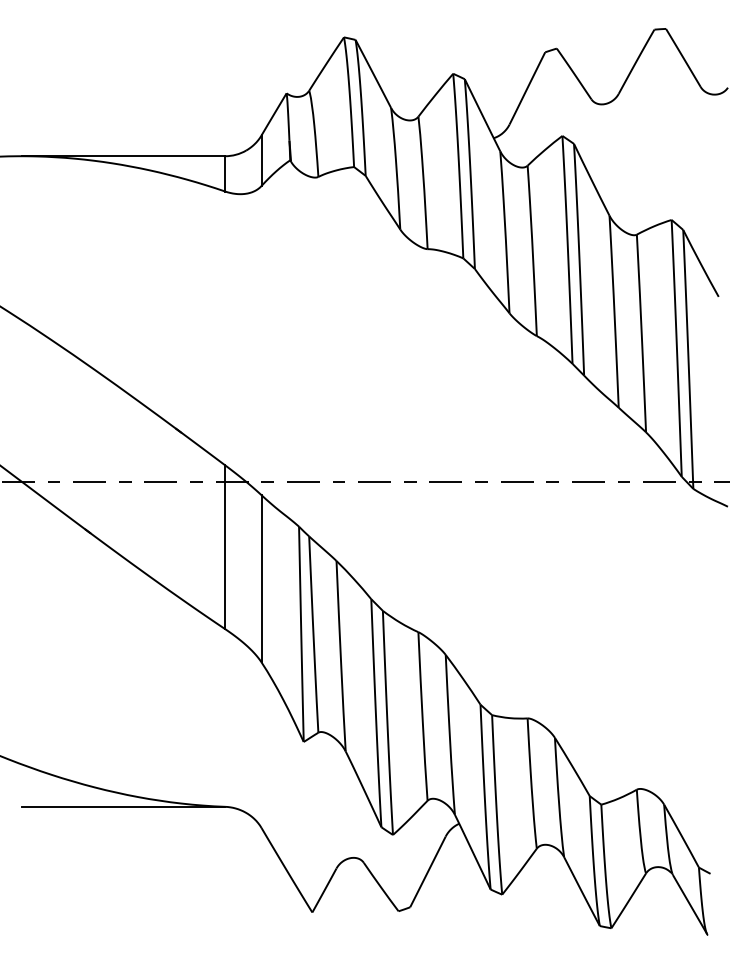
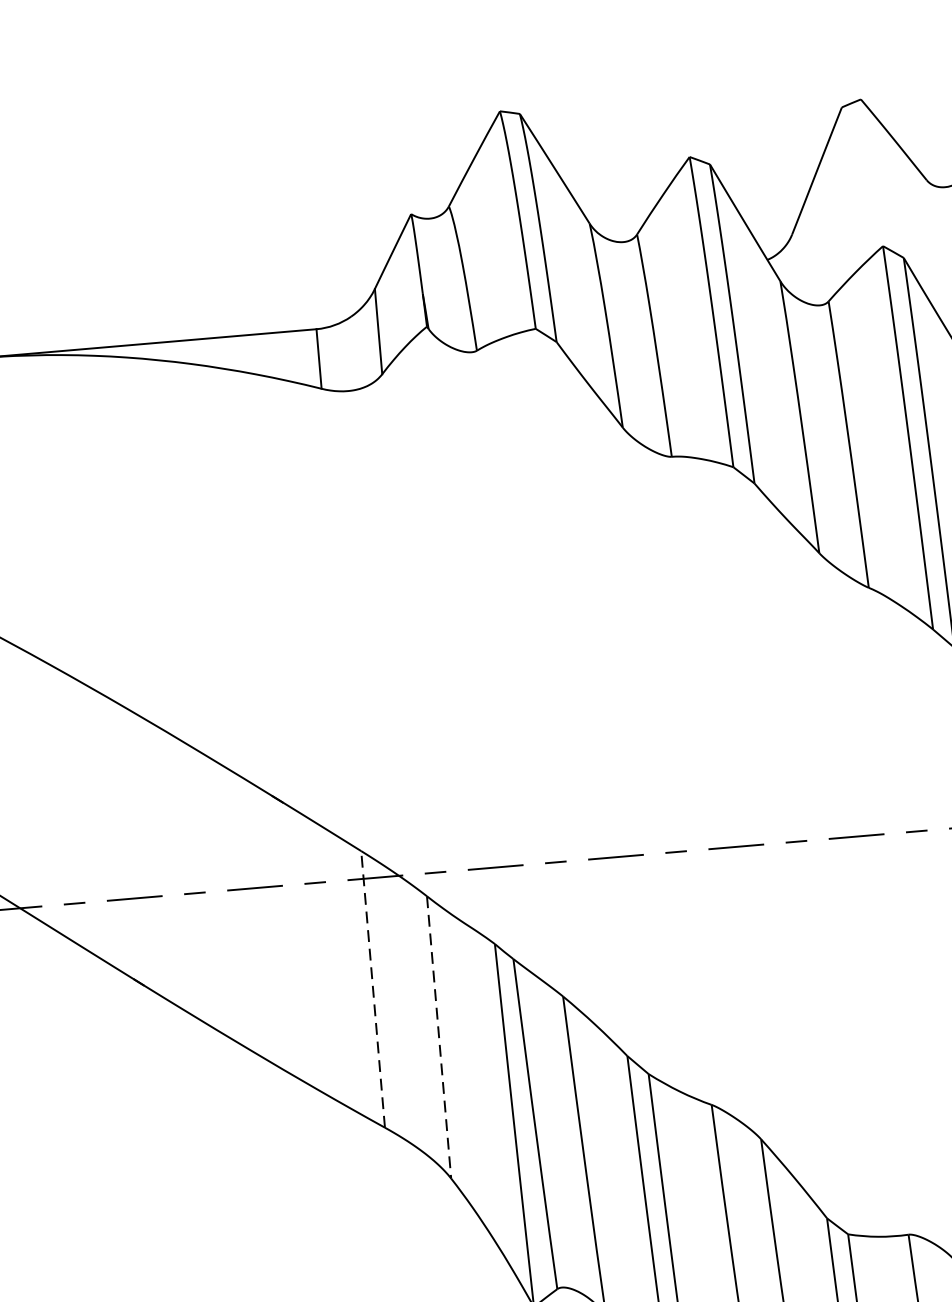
line: (225, 547) -> (373, 989), solid -> dashed
line: (261, 578) -> (438, 1036), solid -> dashed

